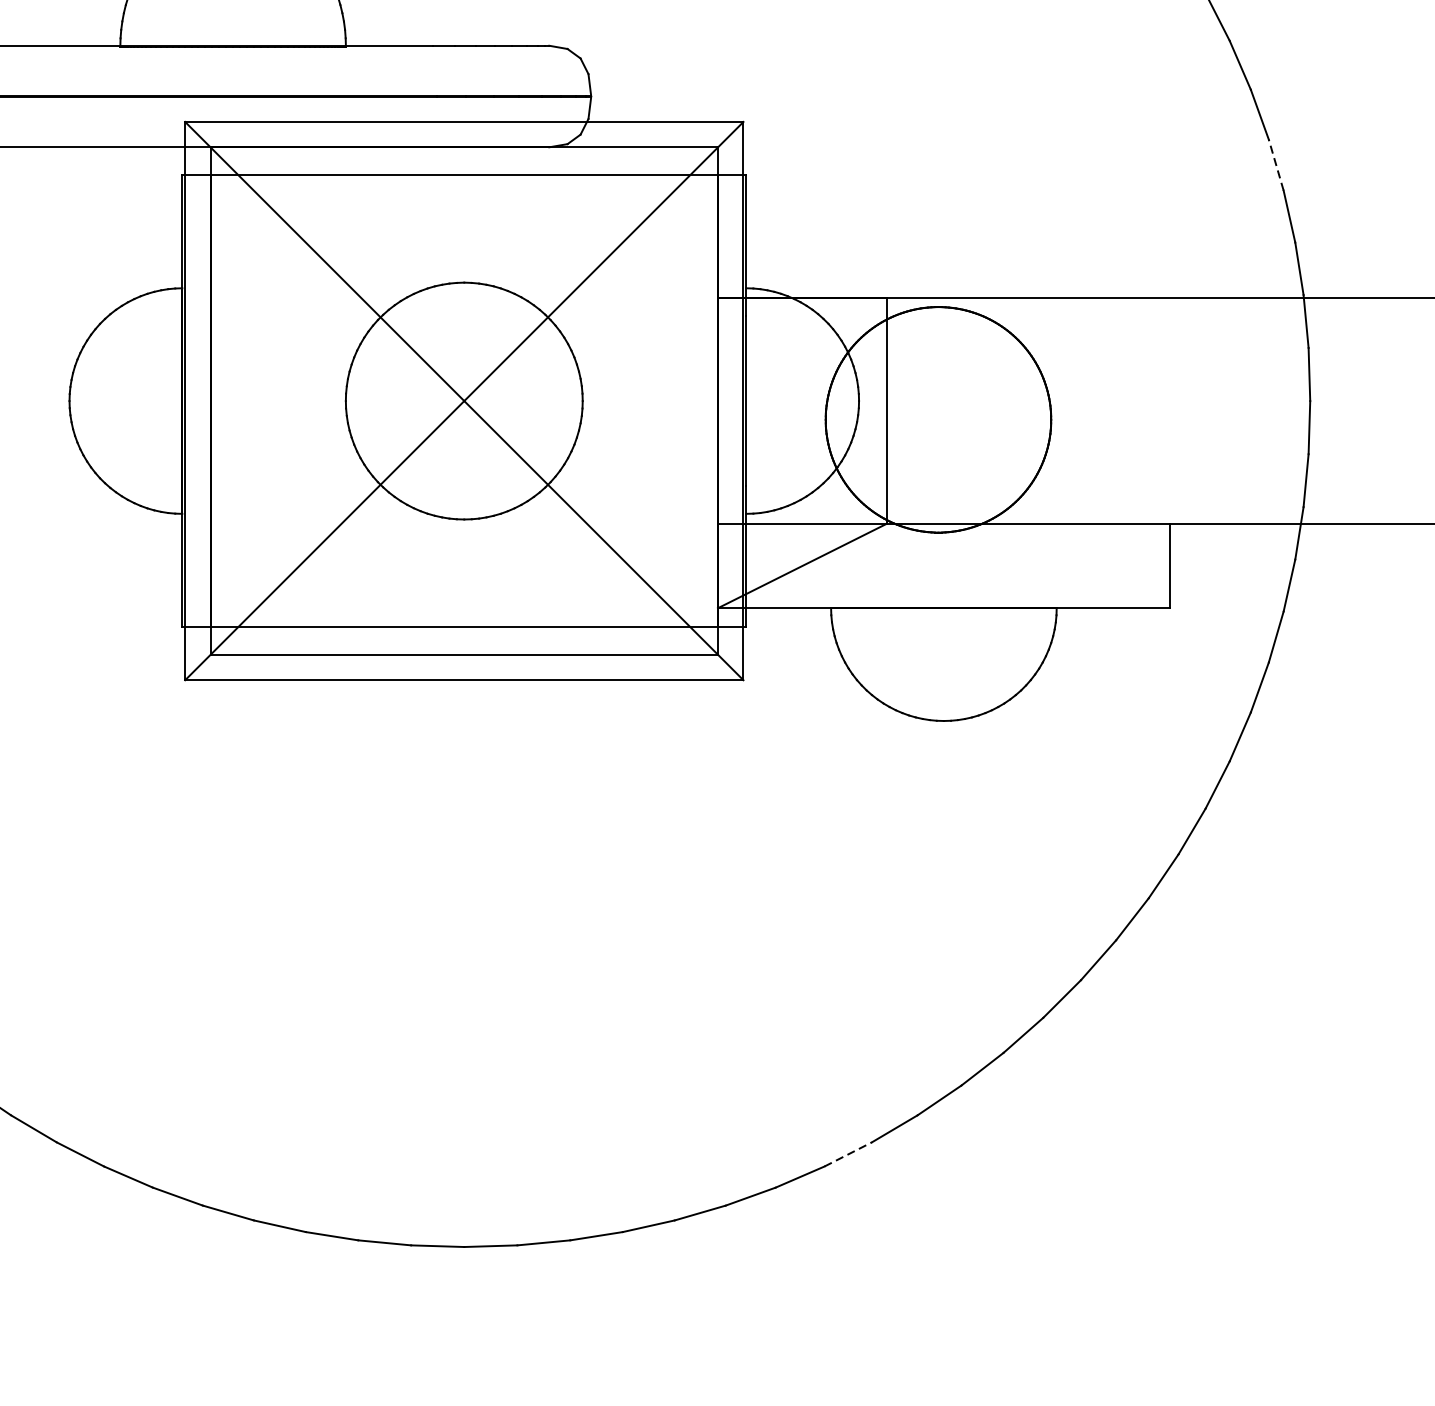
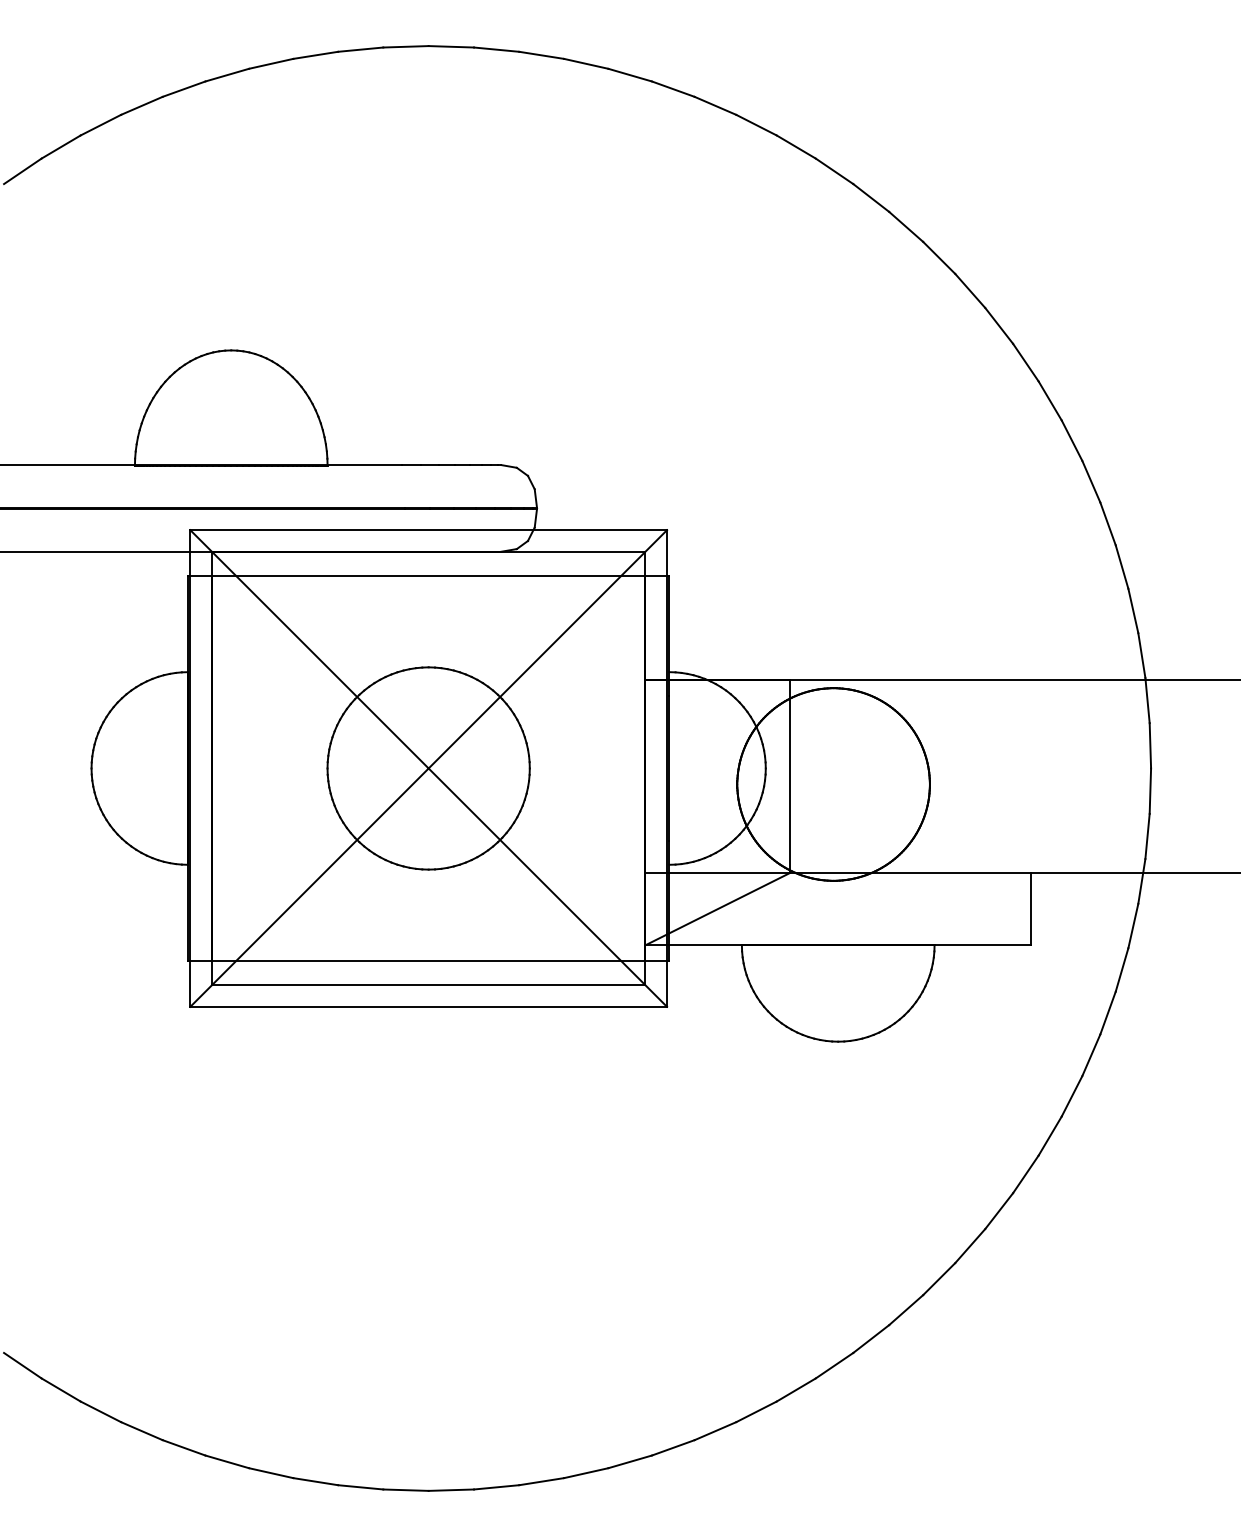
line: (1276, 165) -> (1122, 567), dashed -> solid
line: (848, 1154) -> (756, 1411), dashed -> solid

